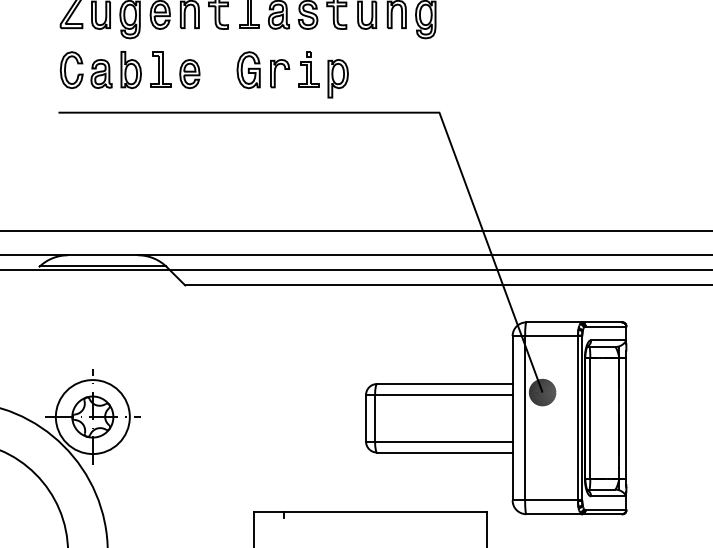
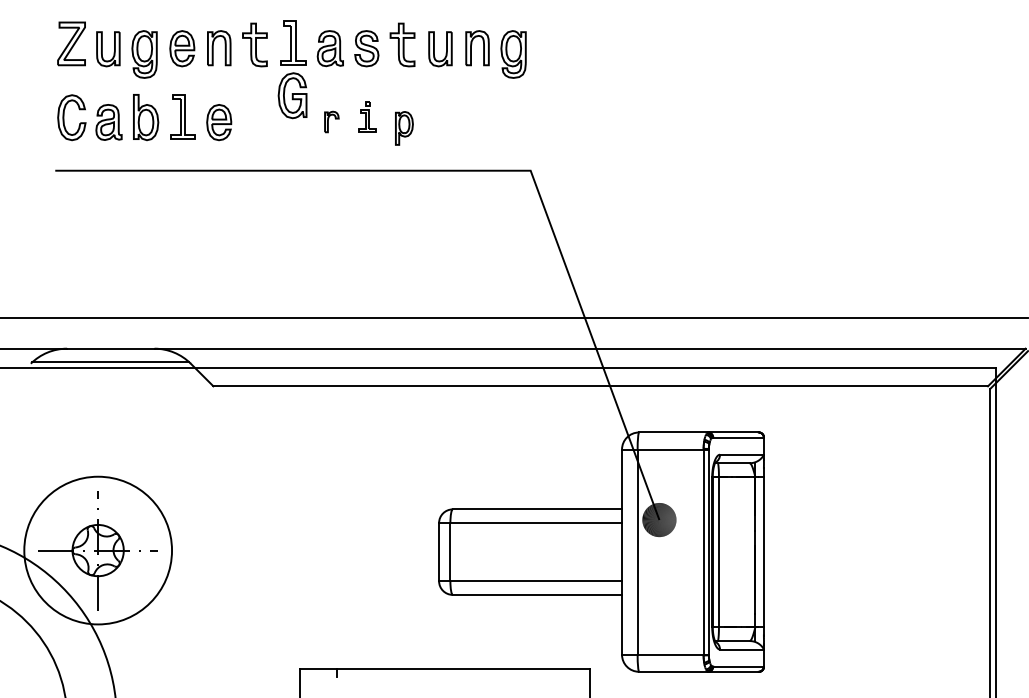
part: (308, 69) -> (367, 116), size x0.7
part: (248, 70) -> (292, 95), moved
part: (279, 73) -> (331, 121), size x0.6
part: (338, 78) -> (404, 128), size x0.7
circle: (93, 416) -> (98, 550), size x1.6

